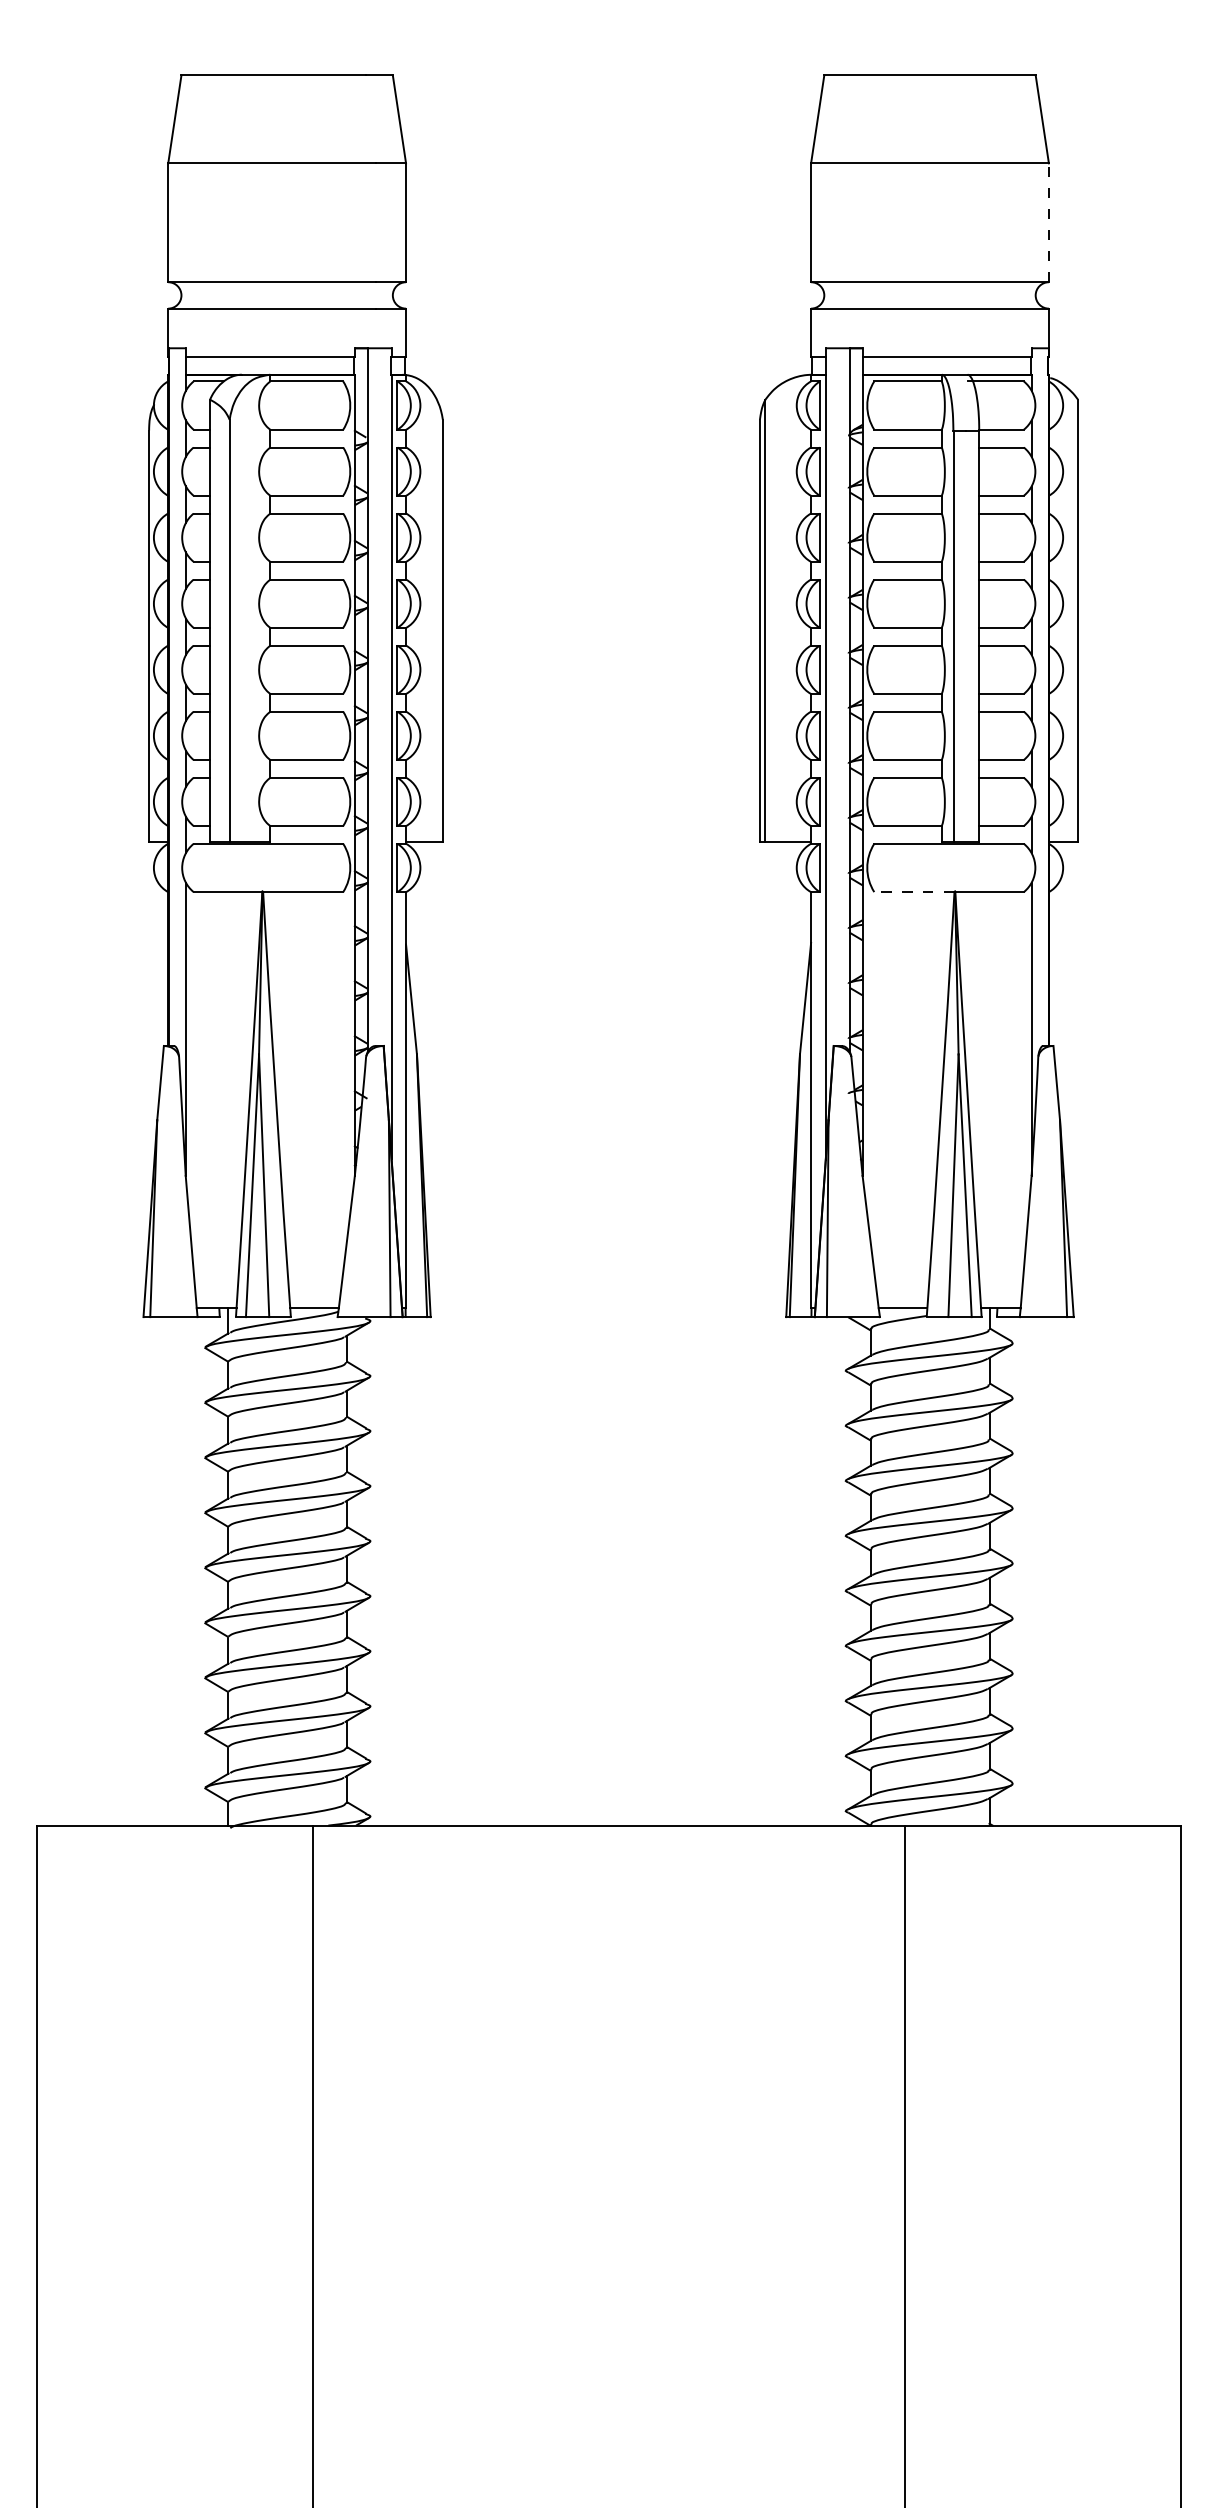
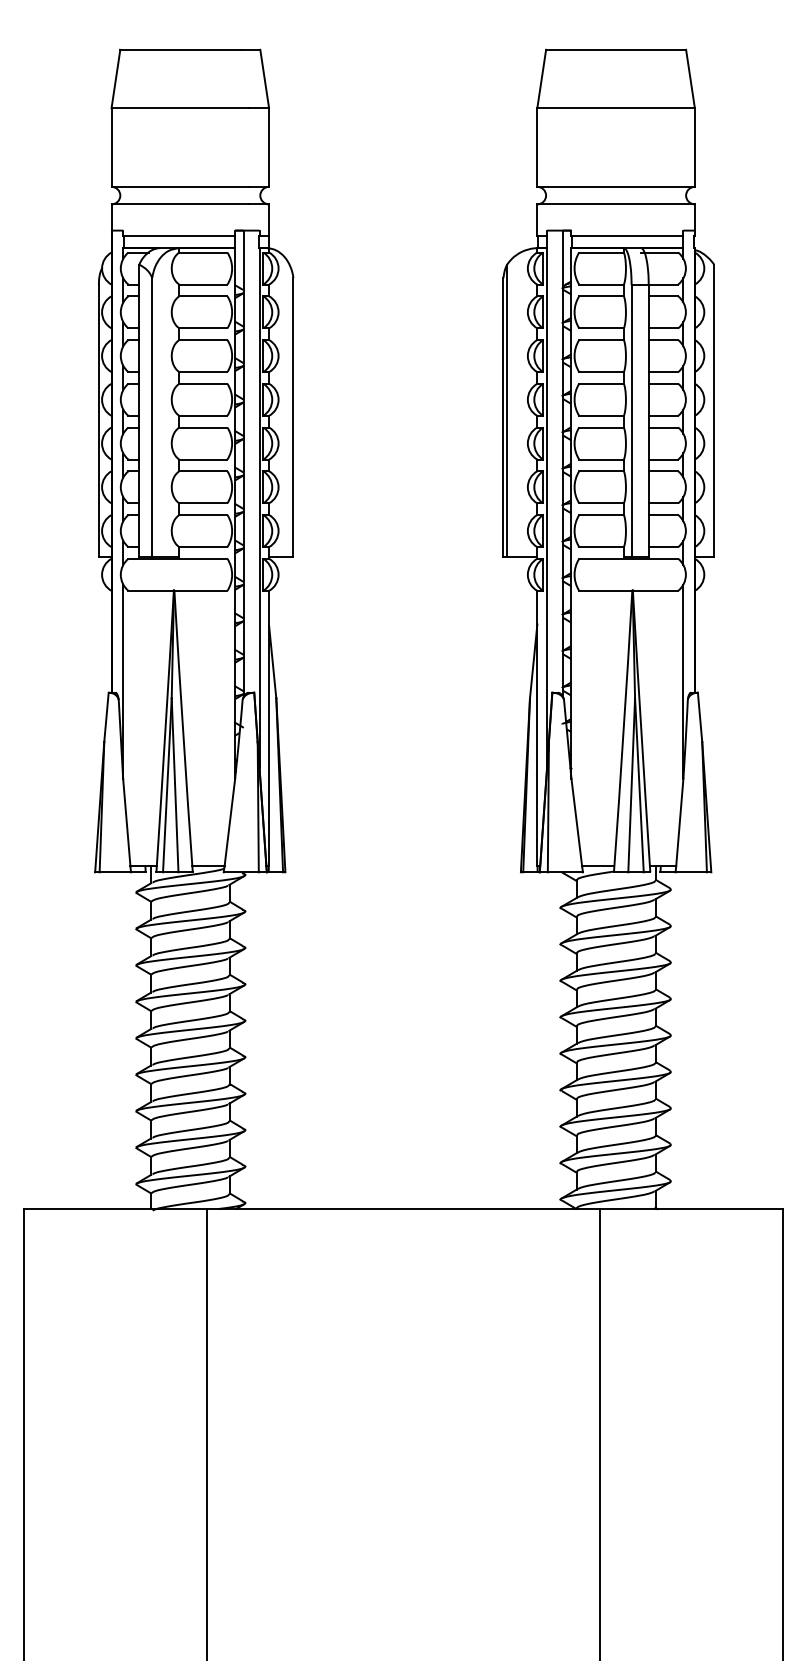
line: (1048, 221) -> (694, 146), dashed -> solid
line: (913, 891) -> (605, 590), dashed -> solid

